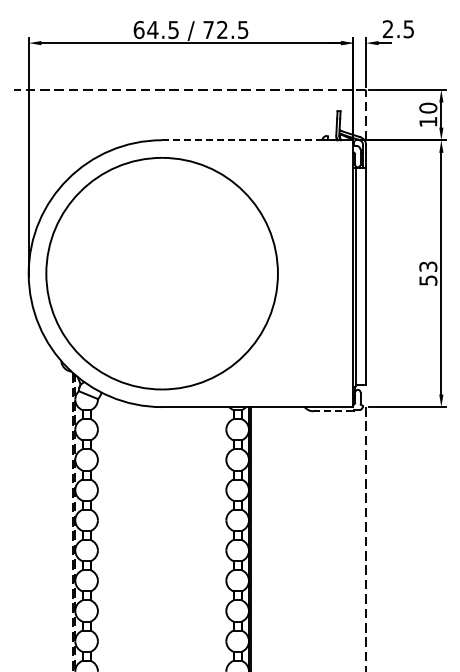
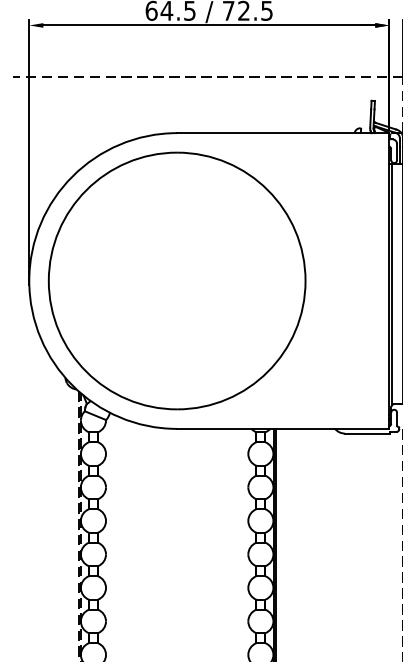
line: (242, 140) -> (266, 133), dashed -> solid
line: (334, 411) -> (368, 433), dashed -> solid

